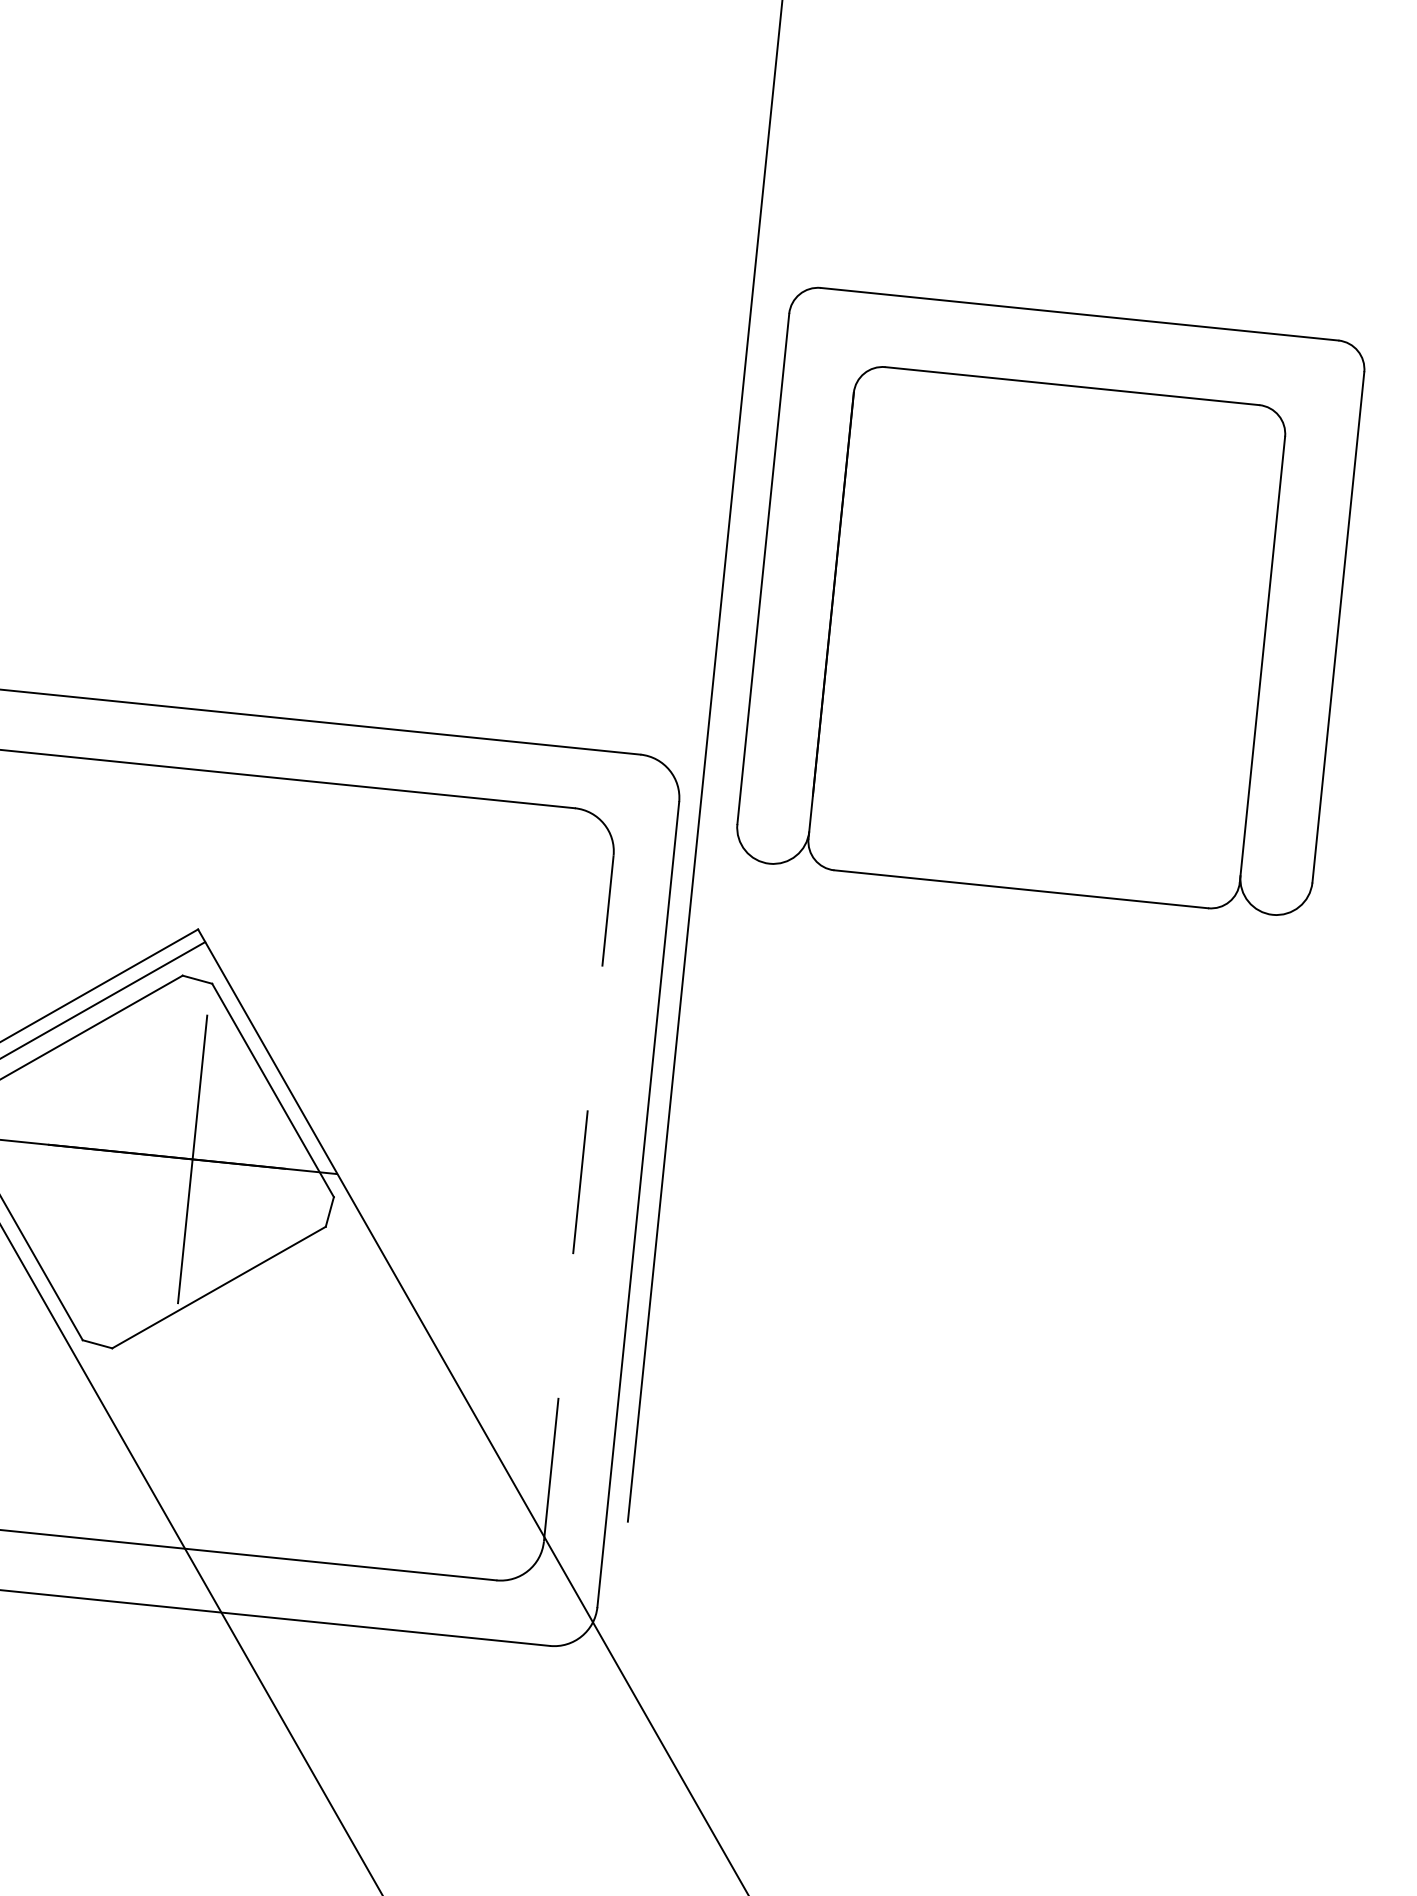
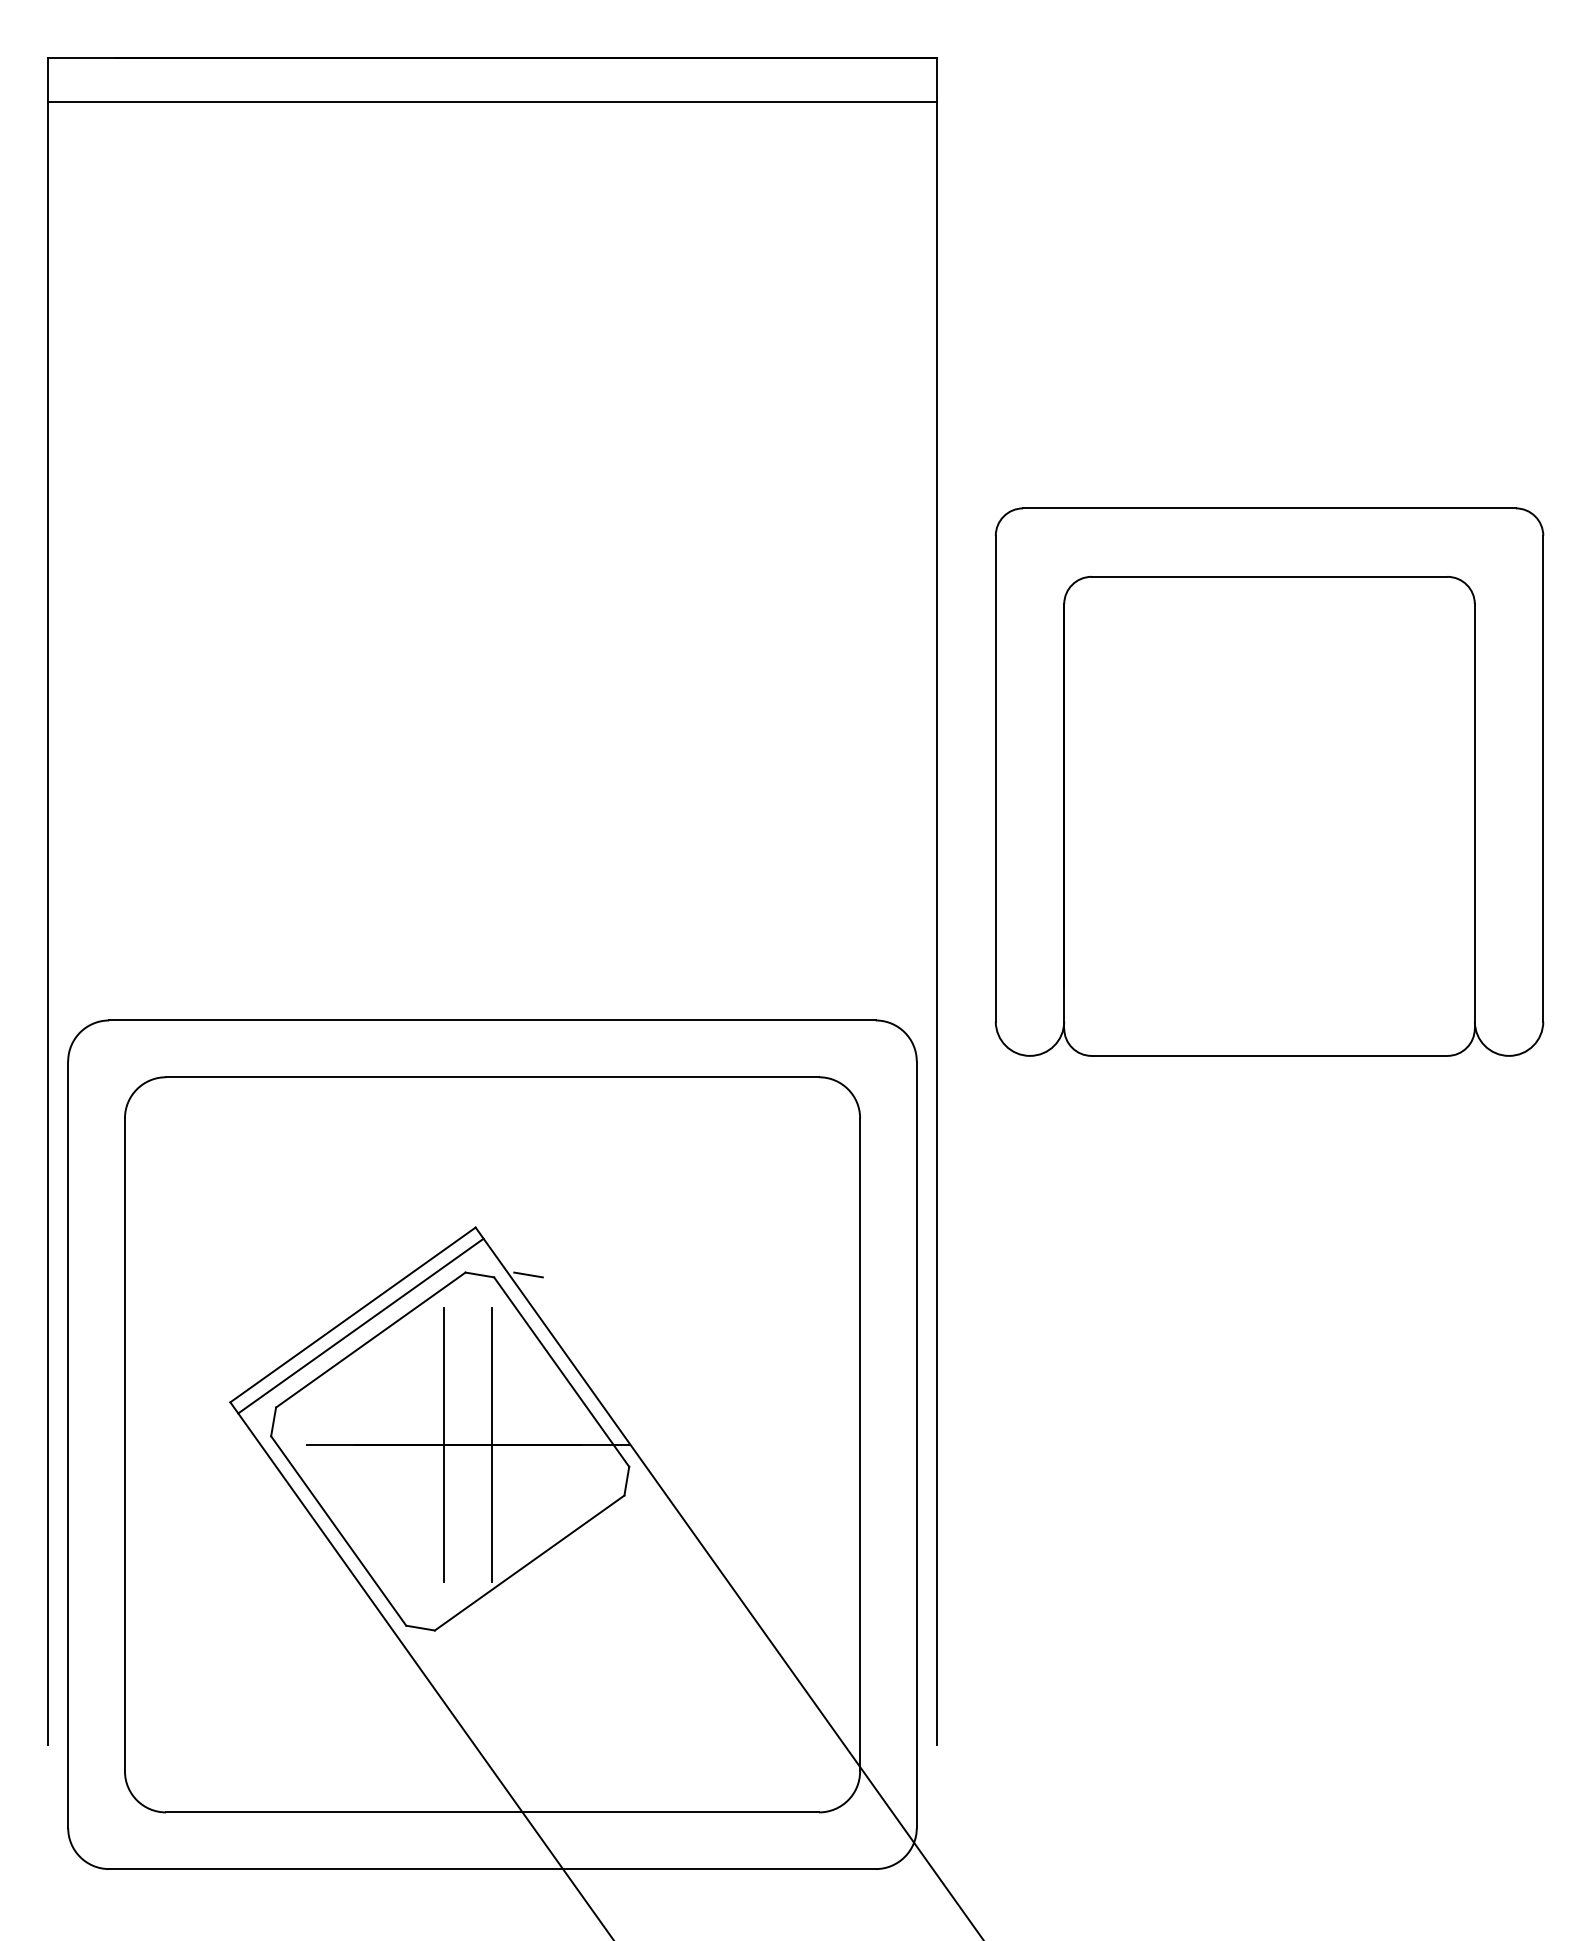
part: (1050, 601) -> (1269, 781), moved
line: (248, 984) -> (528, 1274), added
line: (141, 1153) -> (443, 1444), added
line: (579, 1198) -> (860, 1444), dashed -> solid

